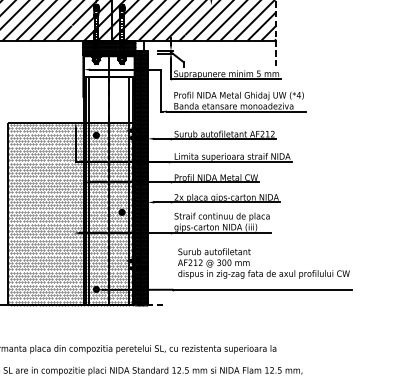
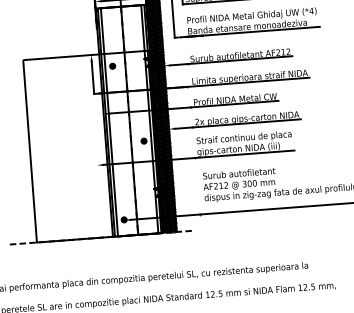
hatch: (70, 214) -> (92, 147), removed

